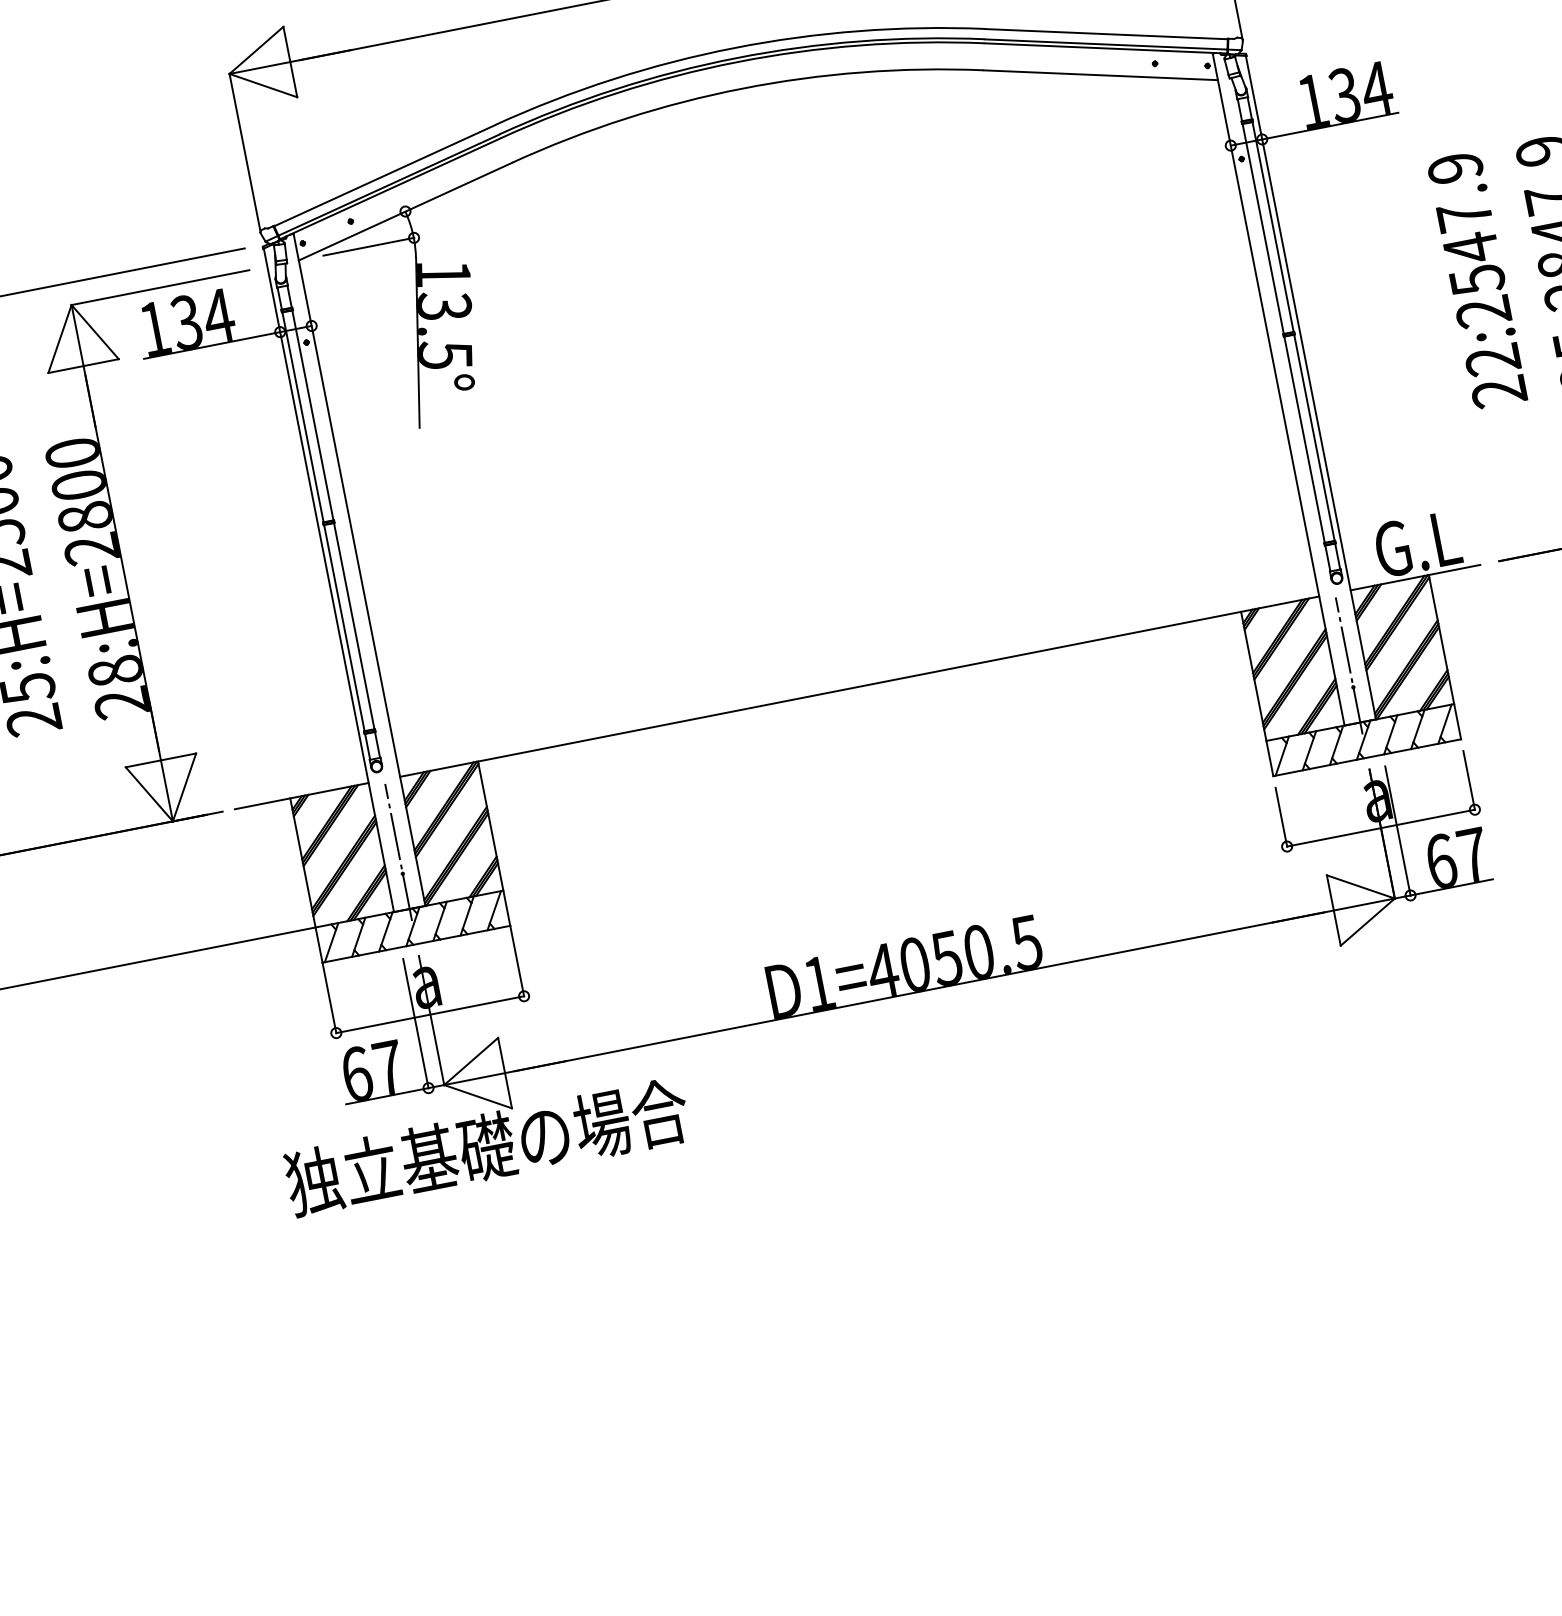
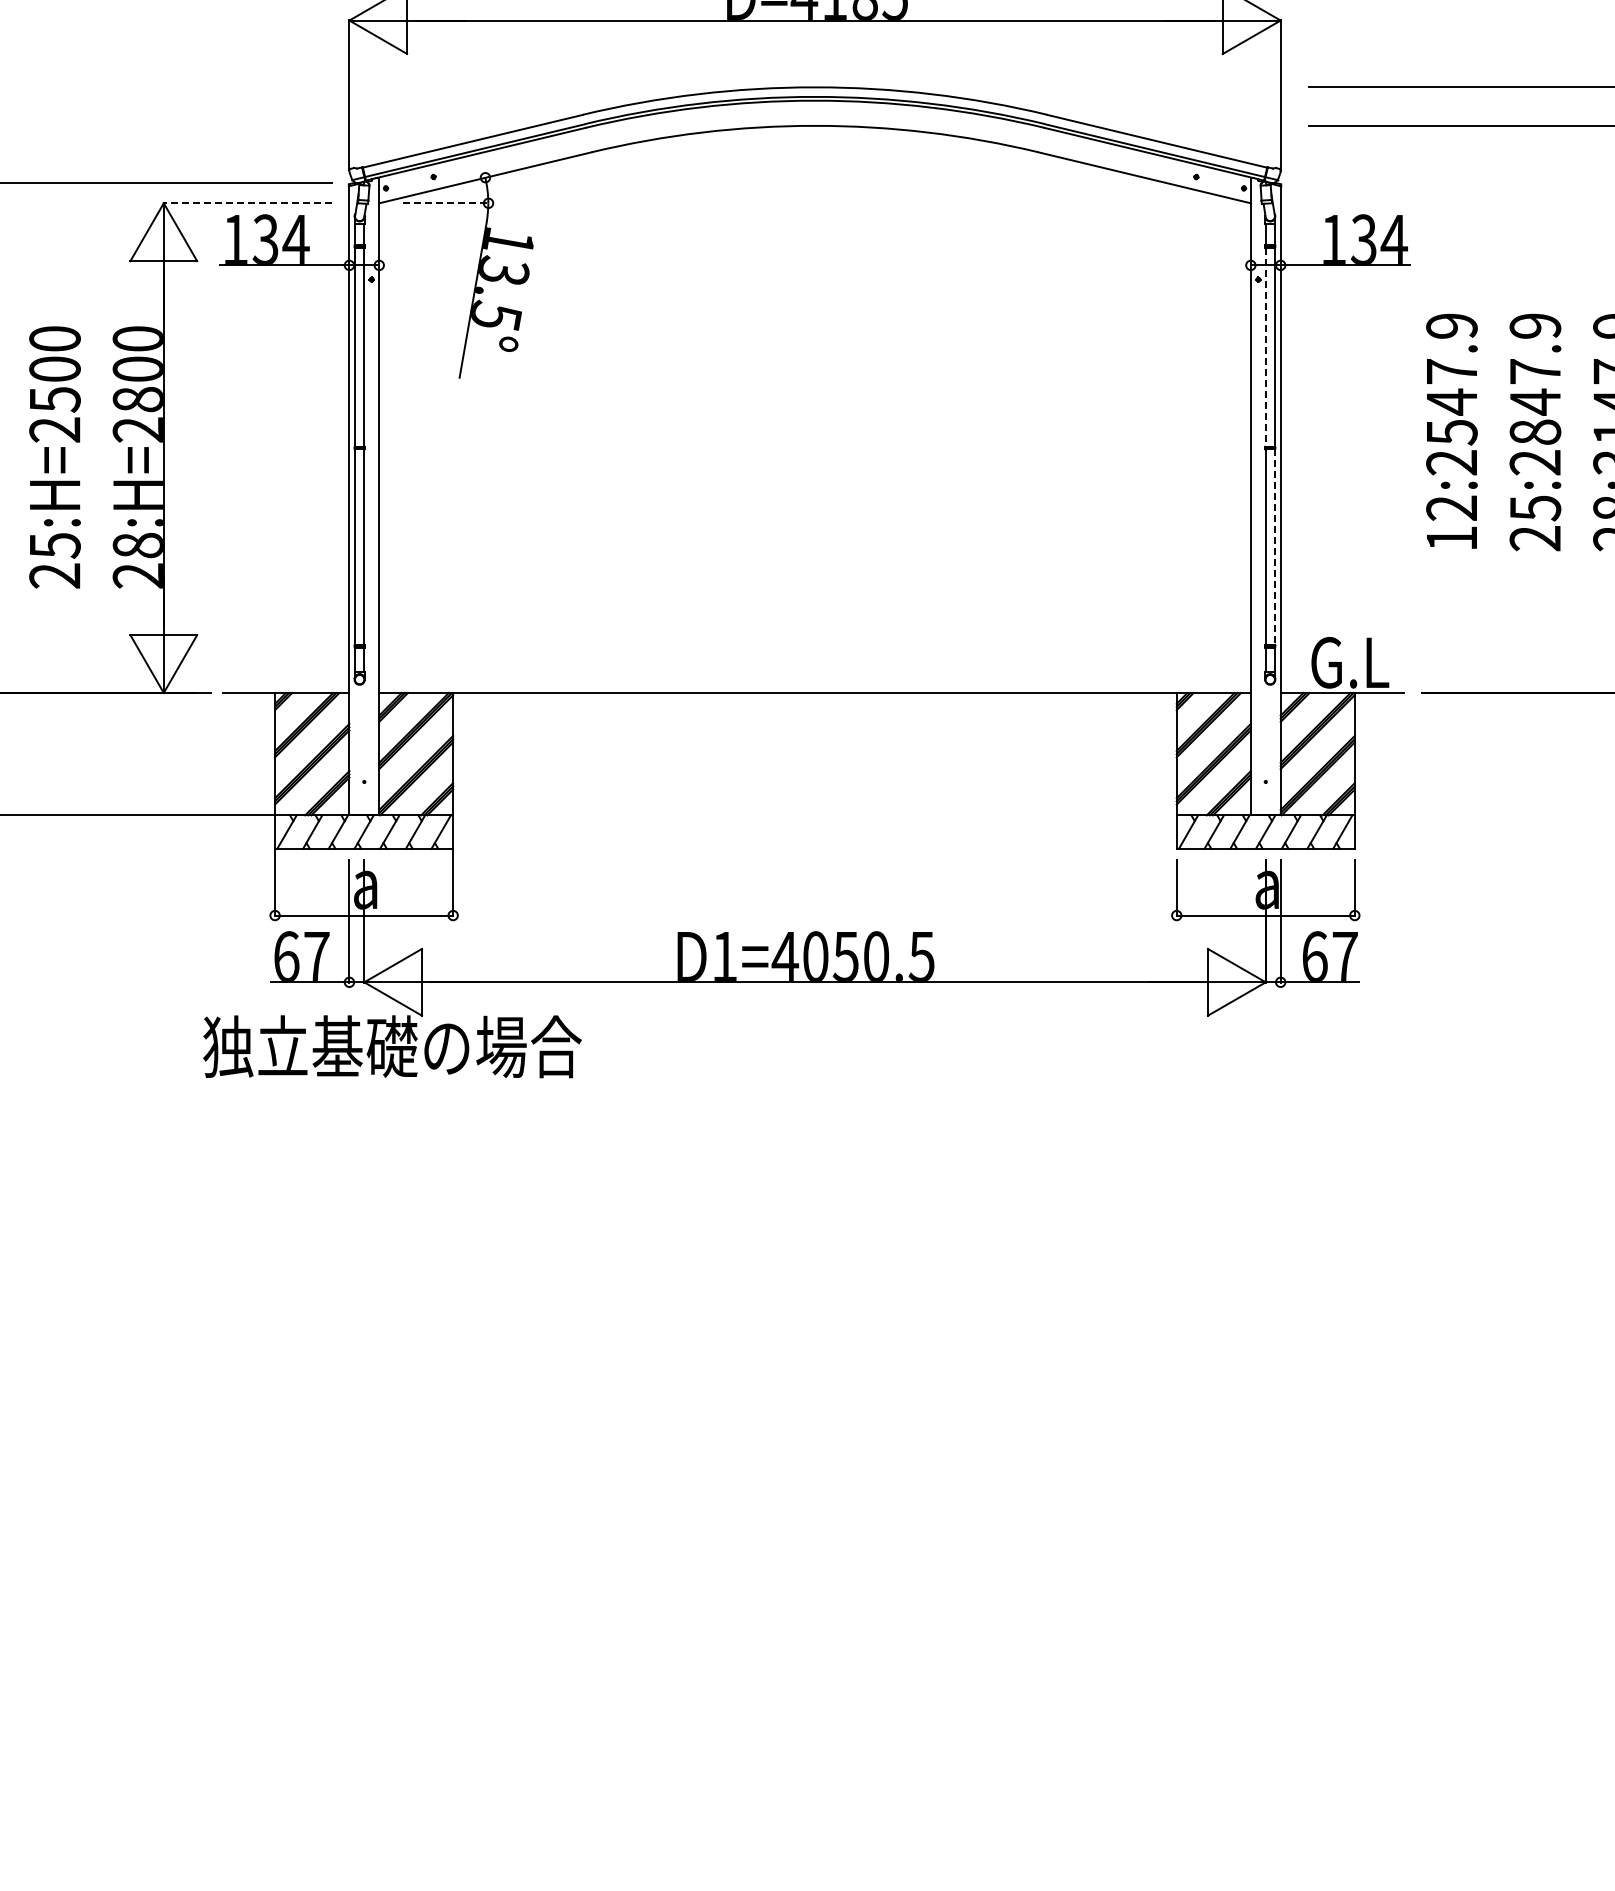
line: (1263, 229) -> (1265, 347), solid -> dashed
line: (369, 246) -> (446, 203), solid -> dashed
line: (159, 287) -> (247, 203), solid -> dashed
text: (1498, 392) -> (1451, 538), 22:2547.9 -> 12:2547.9
line: (1314, 438) -> (1274, 547), solid -> dashed
line: (1348, 665) -> (1265, 761), removed
line: (398, 852) -> (364, 761), removed

